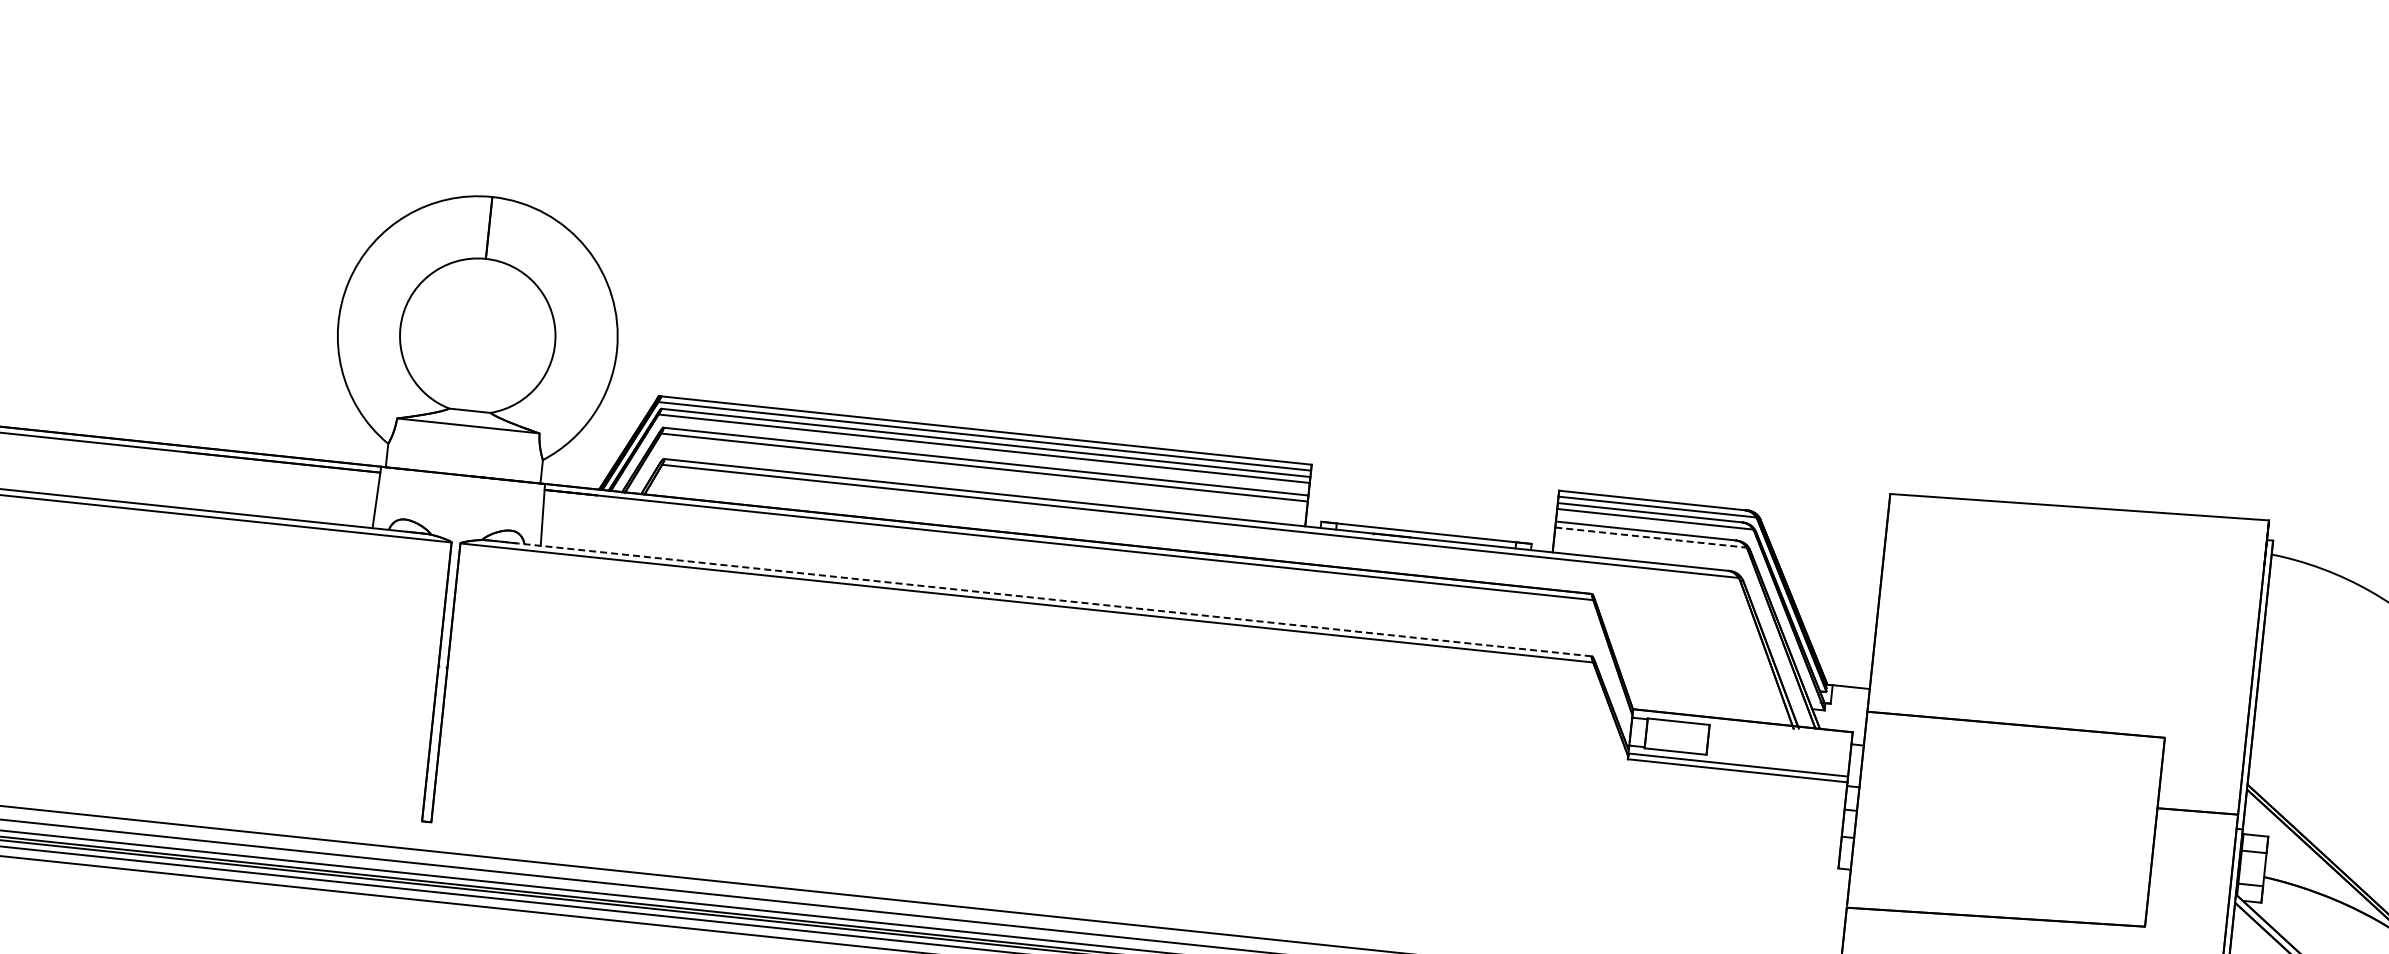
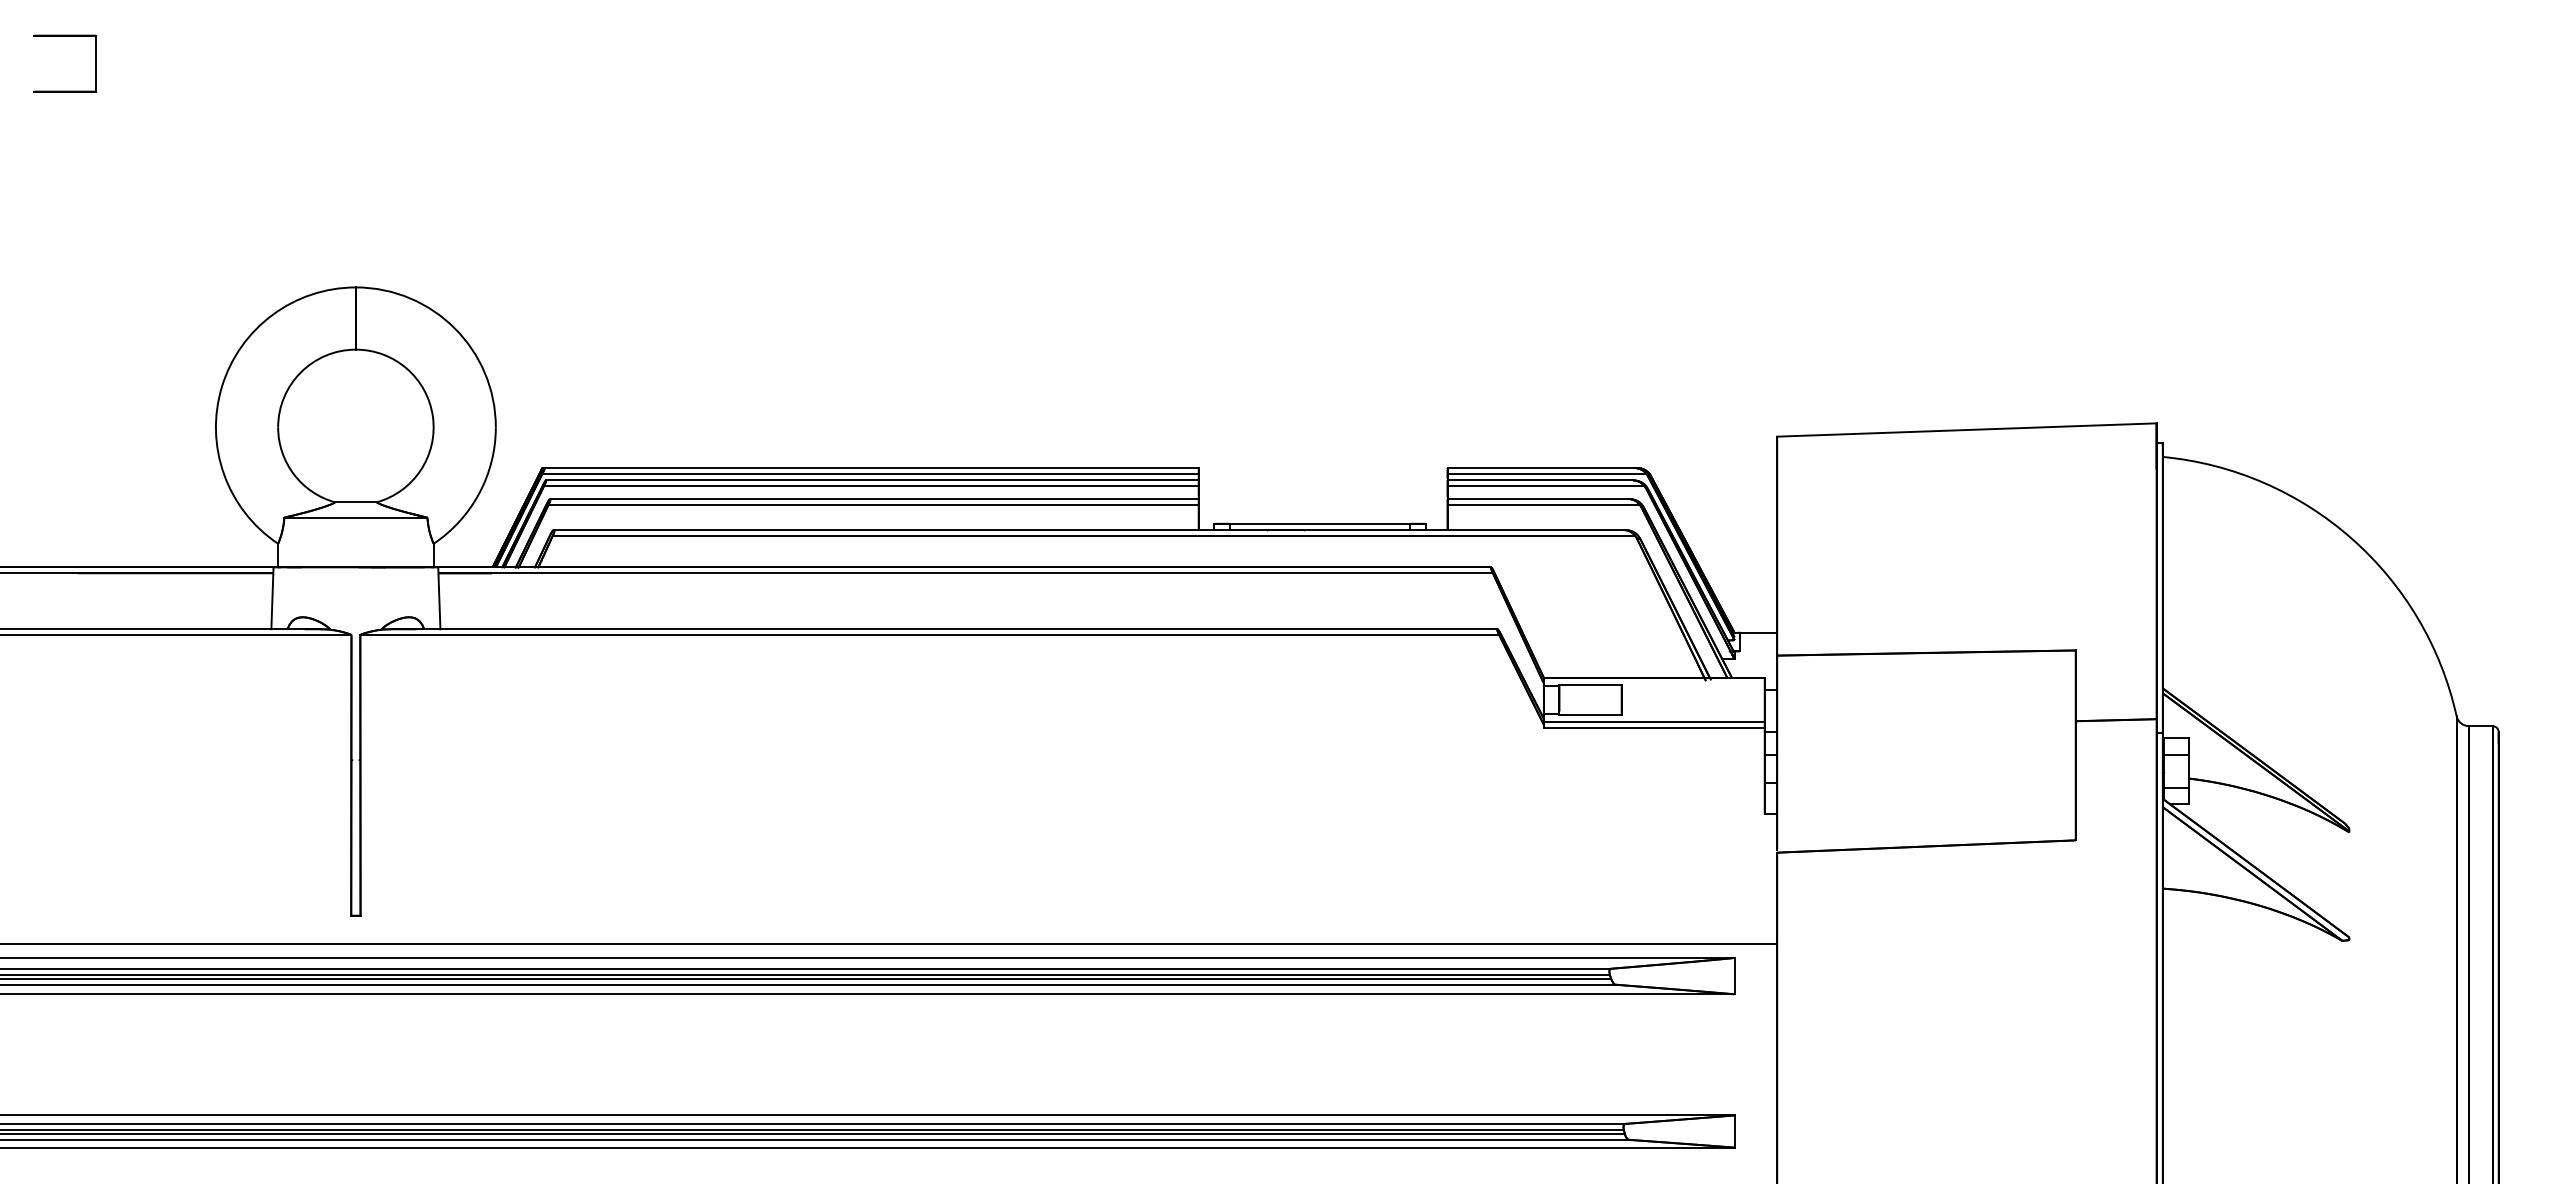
line: (1651, 538) -> (1544, 505), dashed -> solid
line: (1041, 598) -> (943, 629), dashed -> solid

